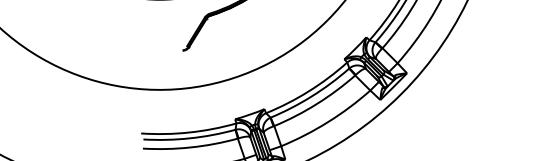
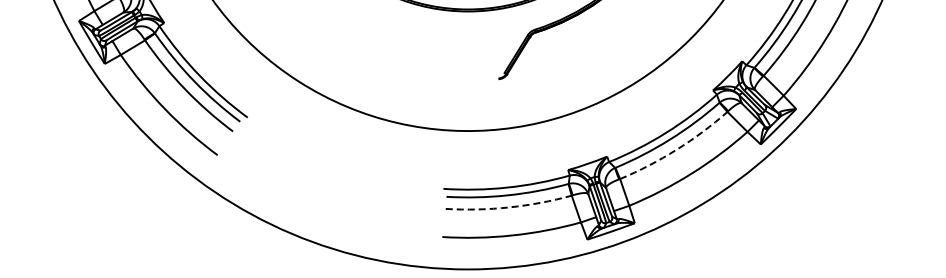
arc: (316, 103) -> (676, 149), solid -> dashed
arc: (190, 147) -> (509, 207), solid -> dashed

